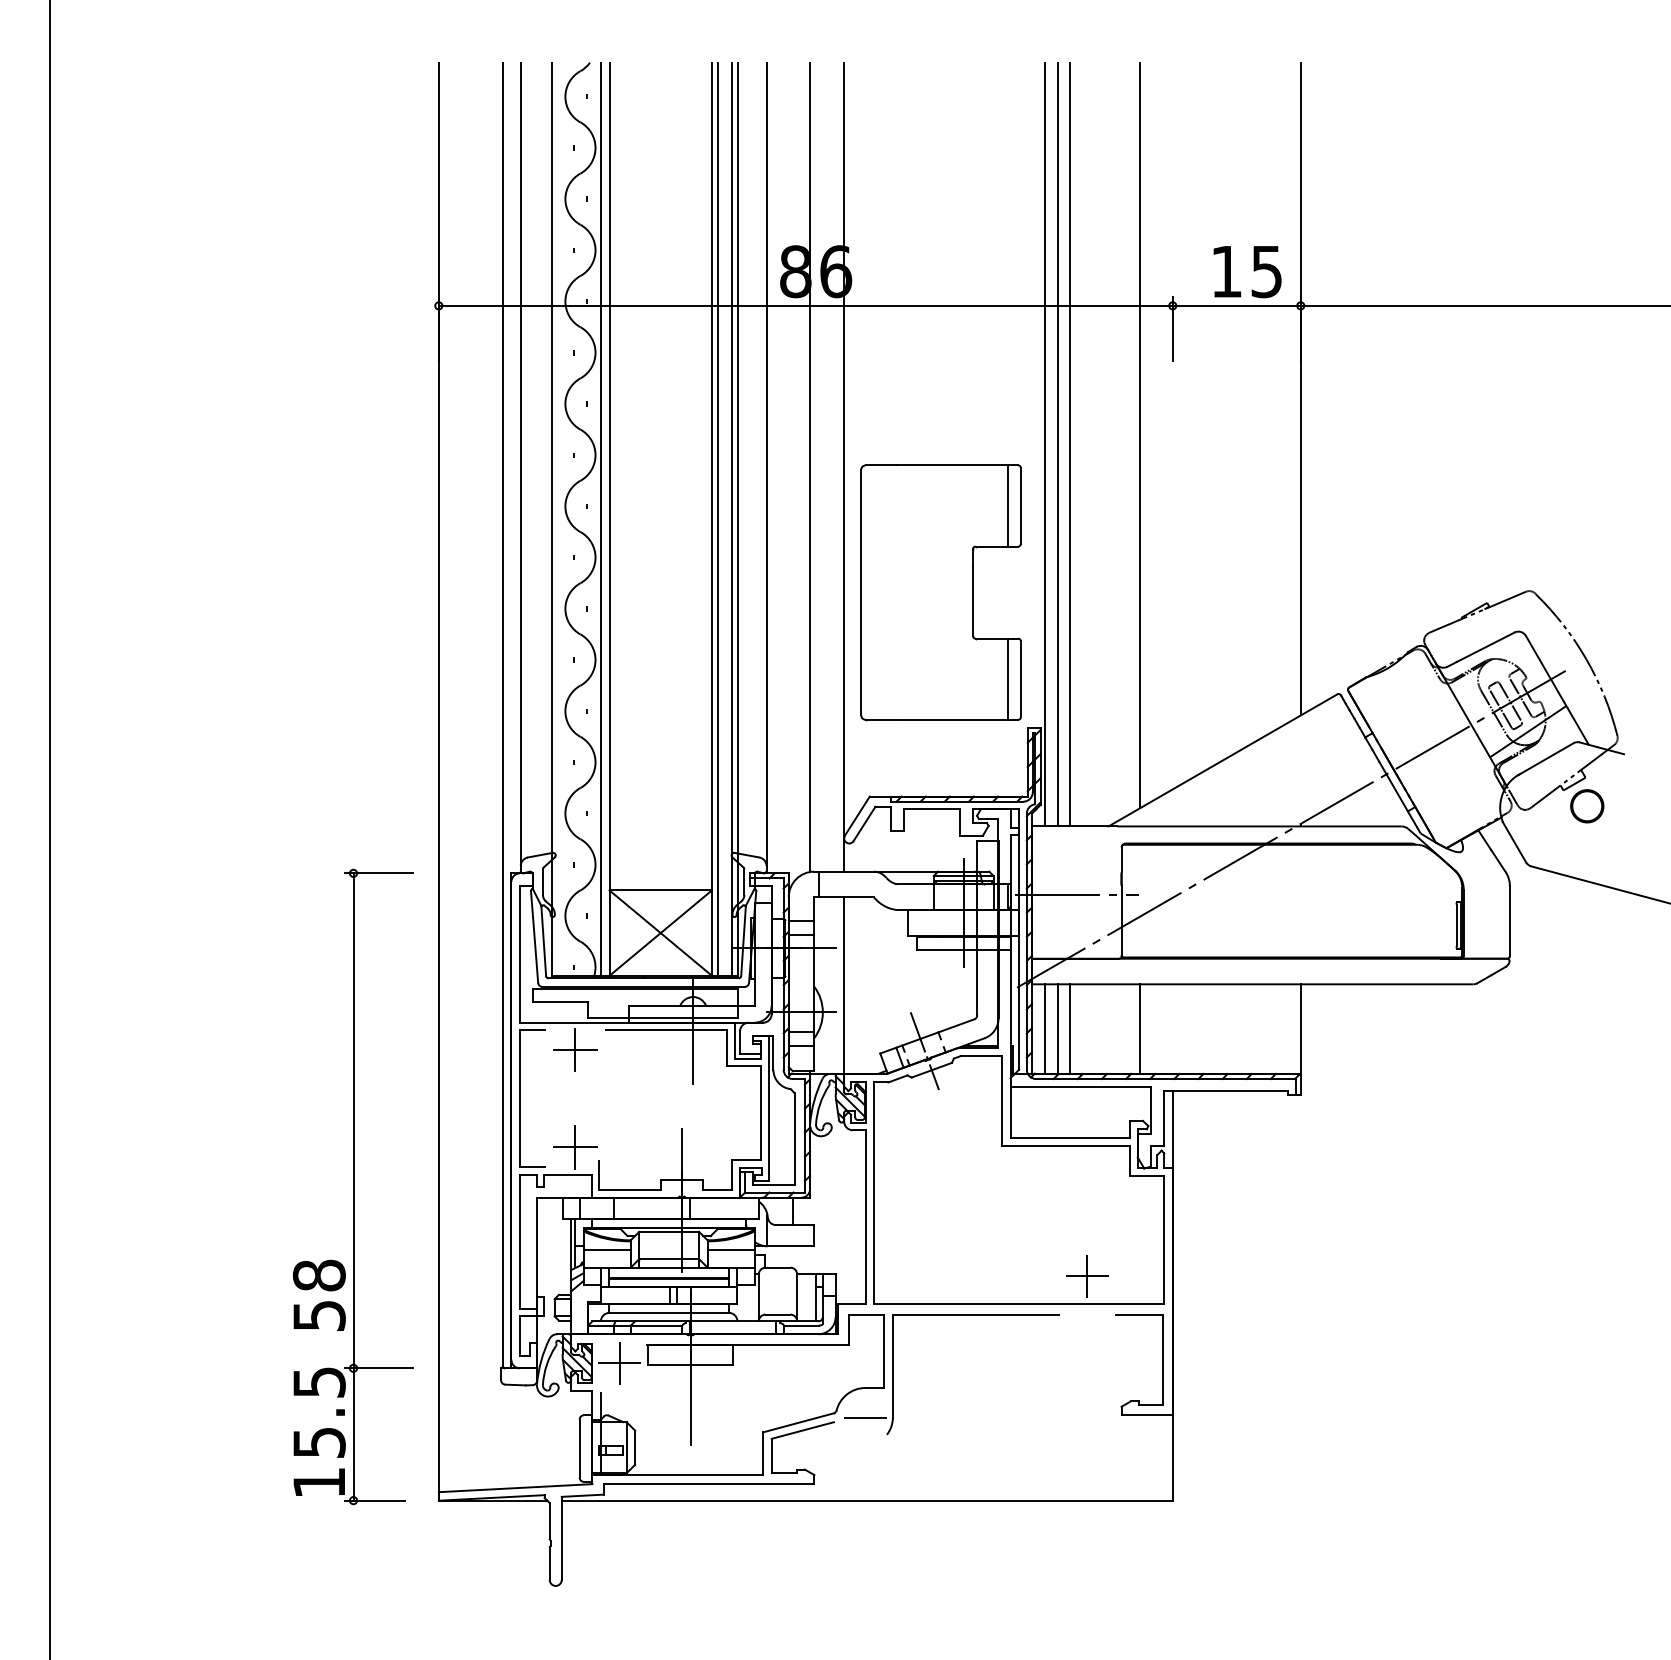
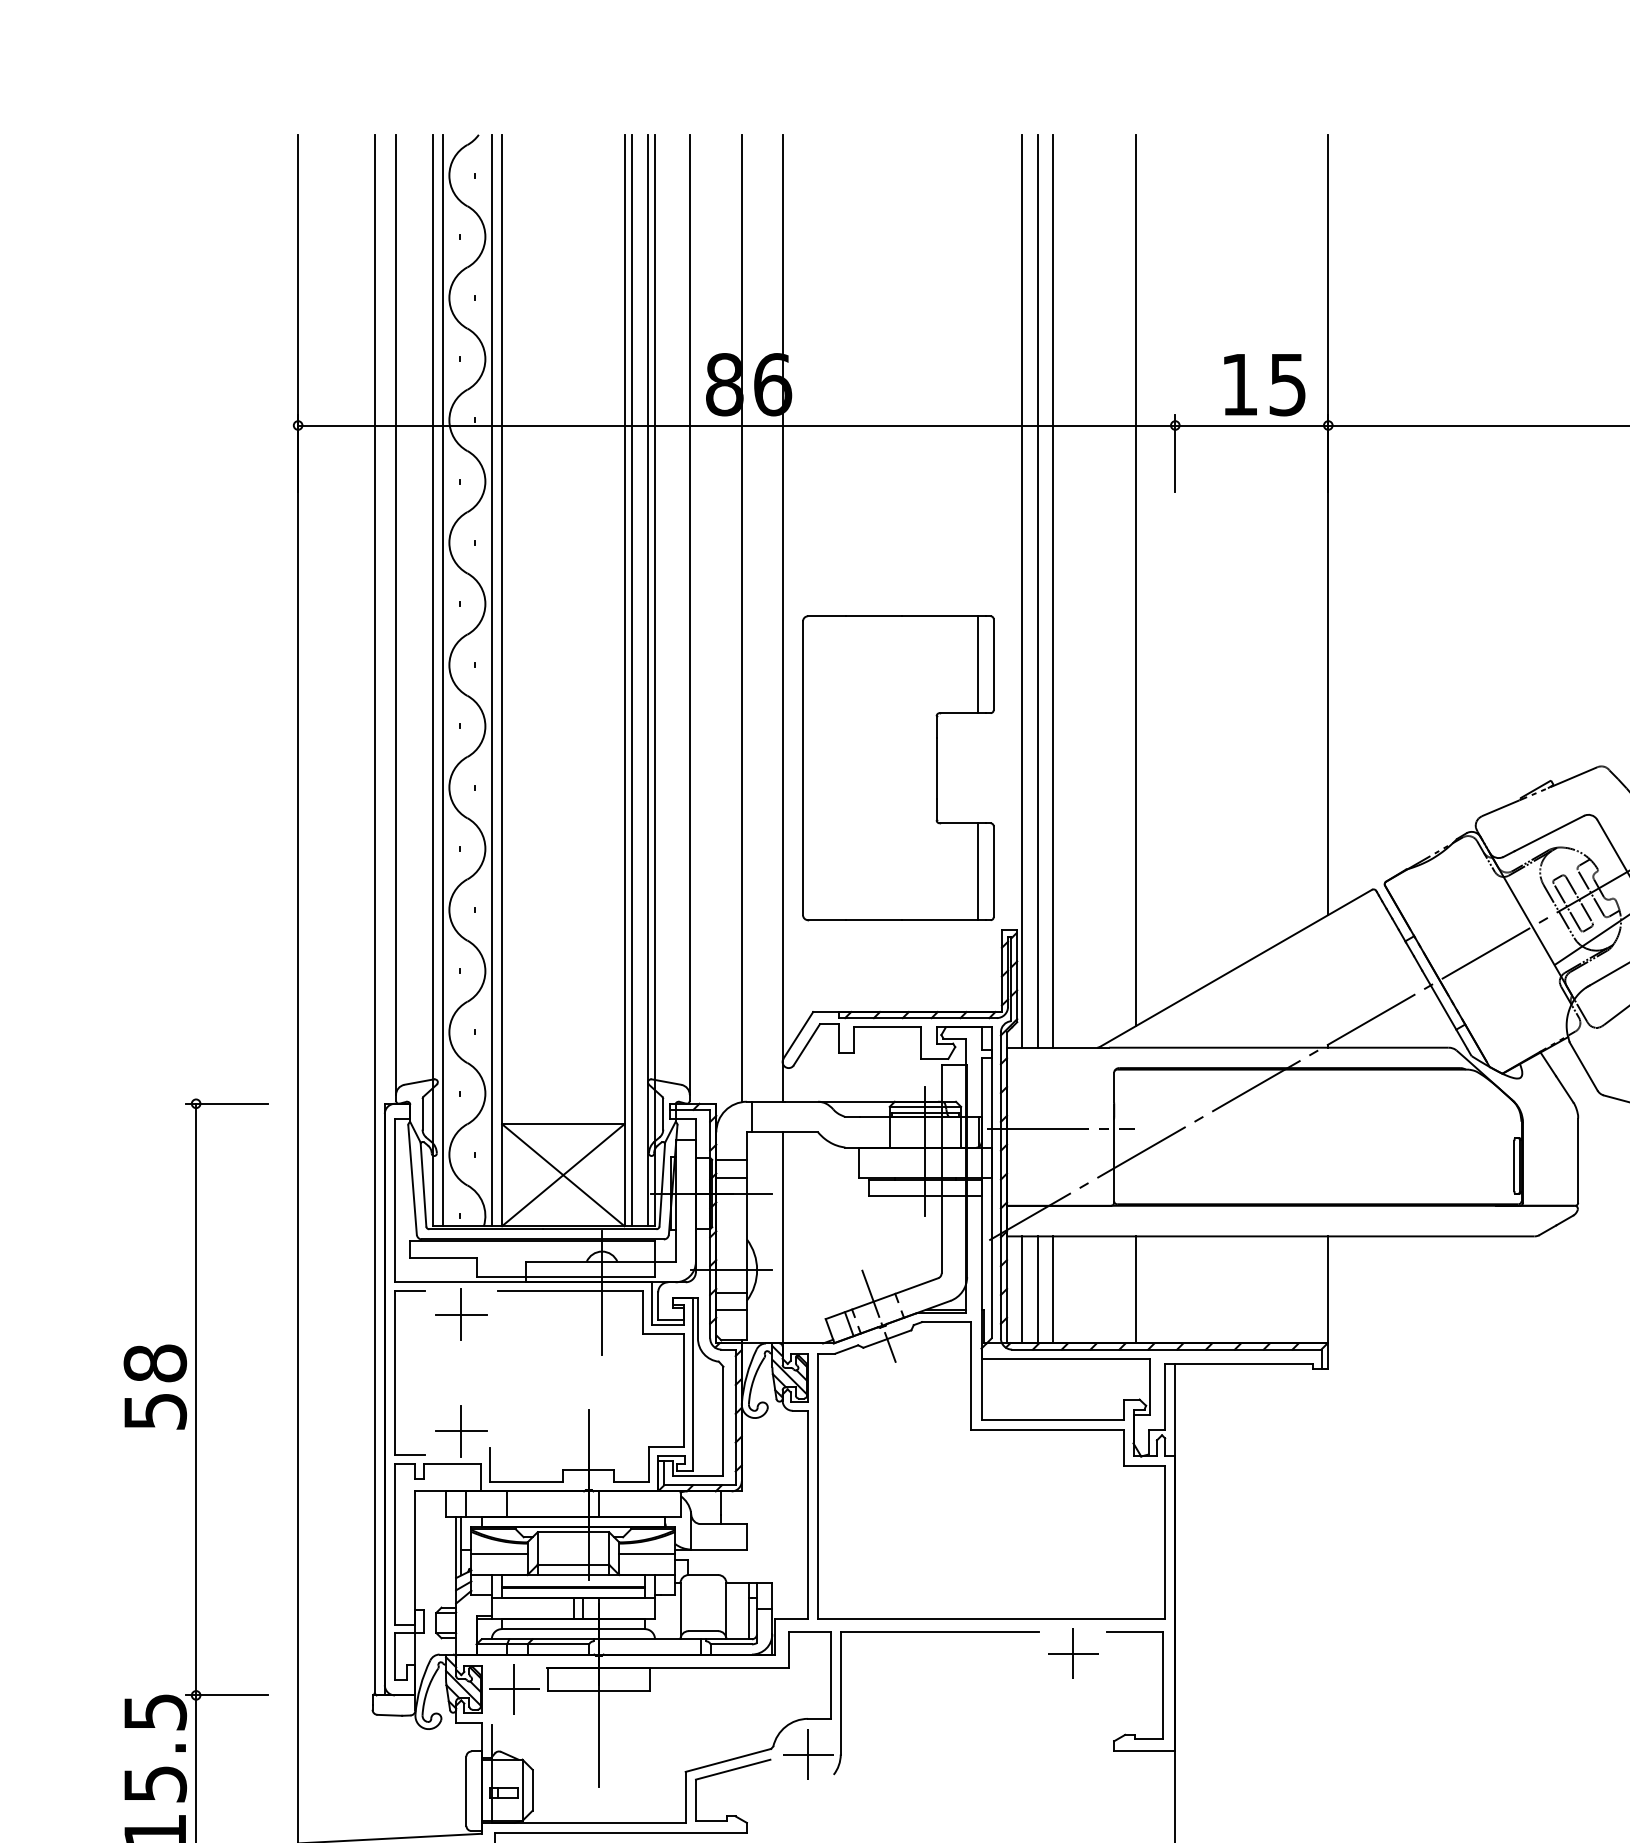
line: (560, 518) -> (443, 679), added
part: (1087, 1276) -> (1073, 1653), moved
text: (318, 1294) -> (154, 1386), moved
line: (865, 1417) -> (808, 1754), added

